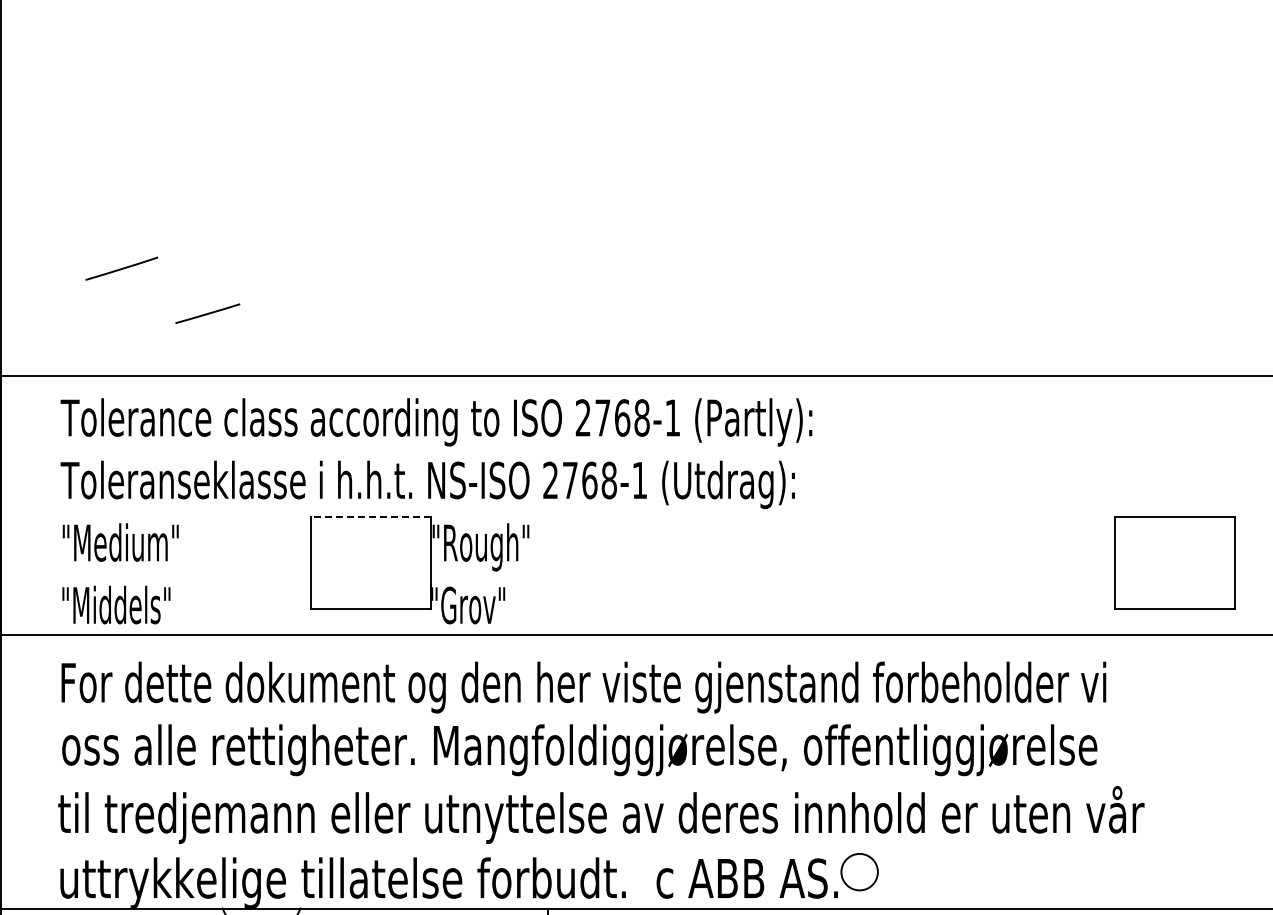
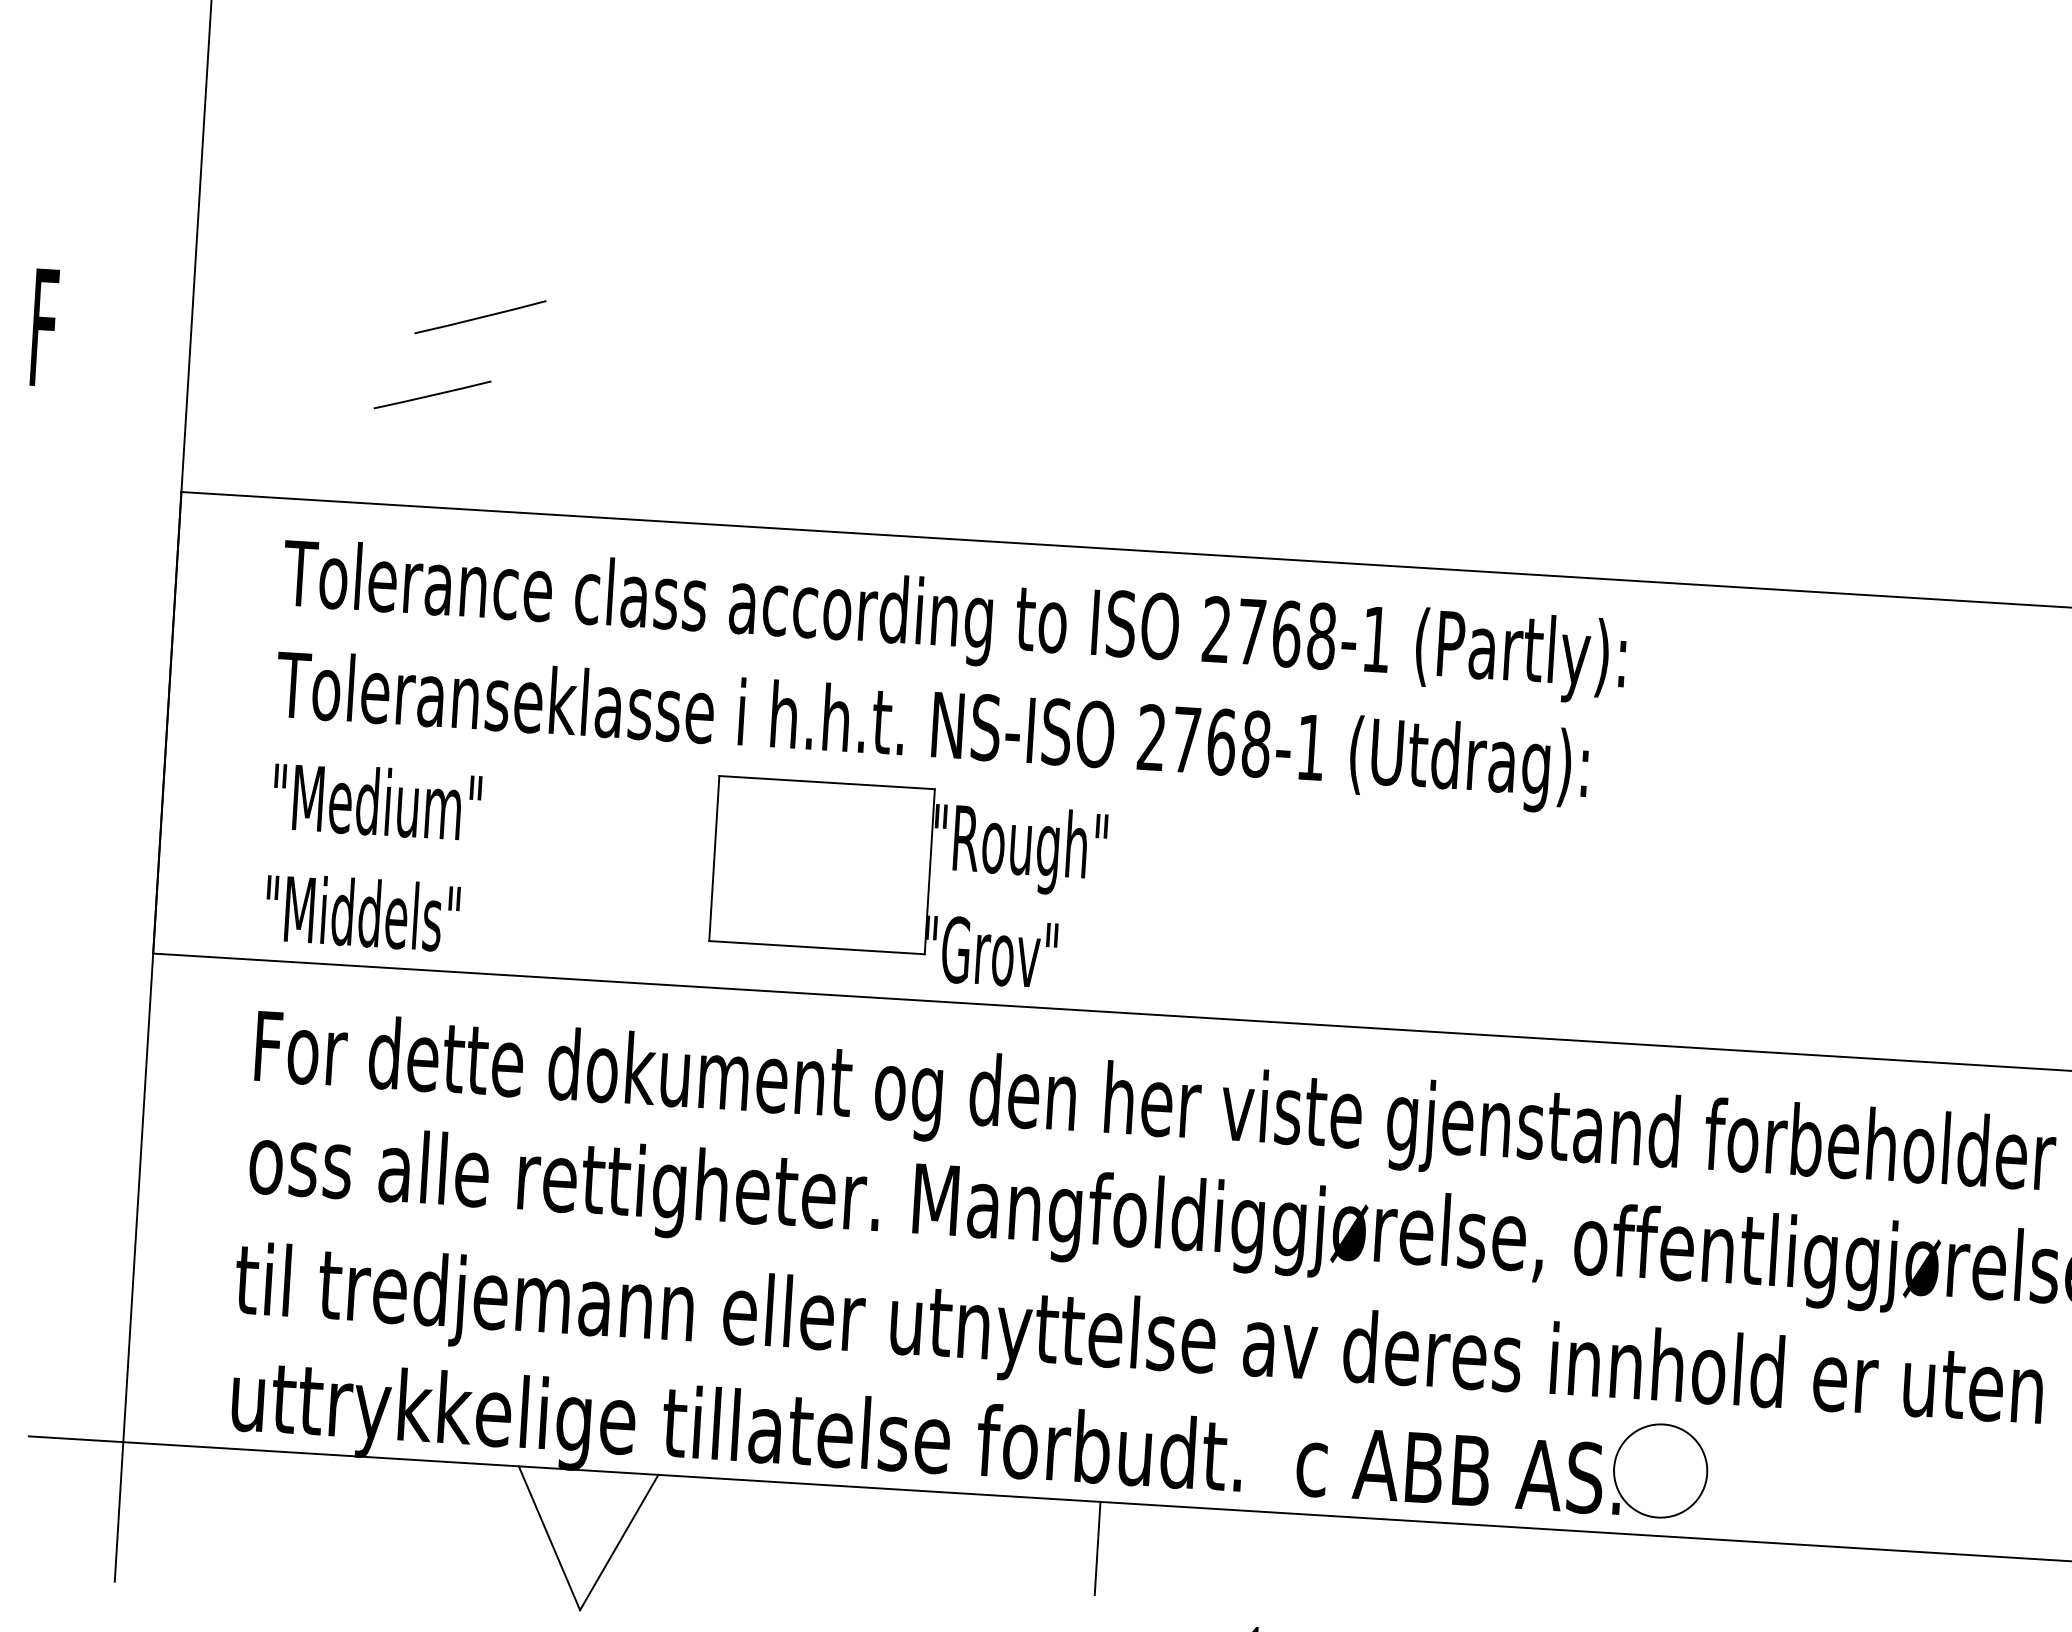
line: (121, 268) -> (479, 316), moved
line: (207, 313) -> (432, 394), moved
line: (370, 516) -> (825, 782), dashed -> solid
circle: (859, 872) -> (1660, 1471), size x1.43

